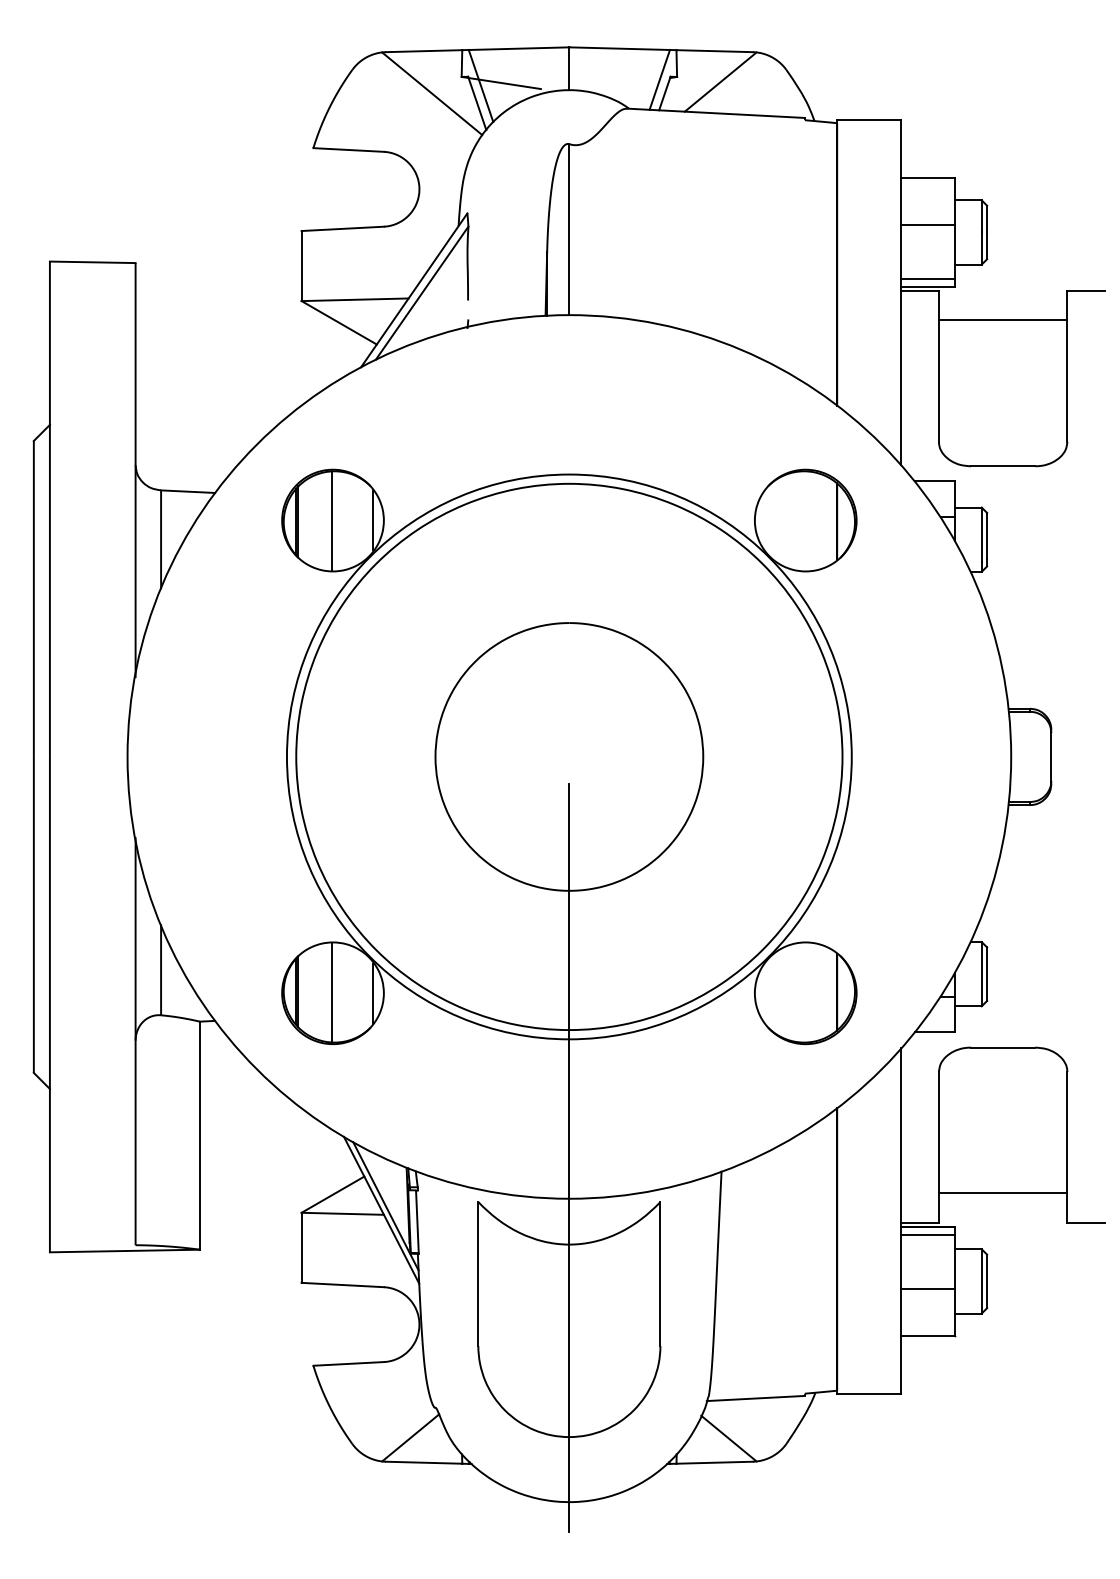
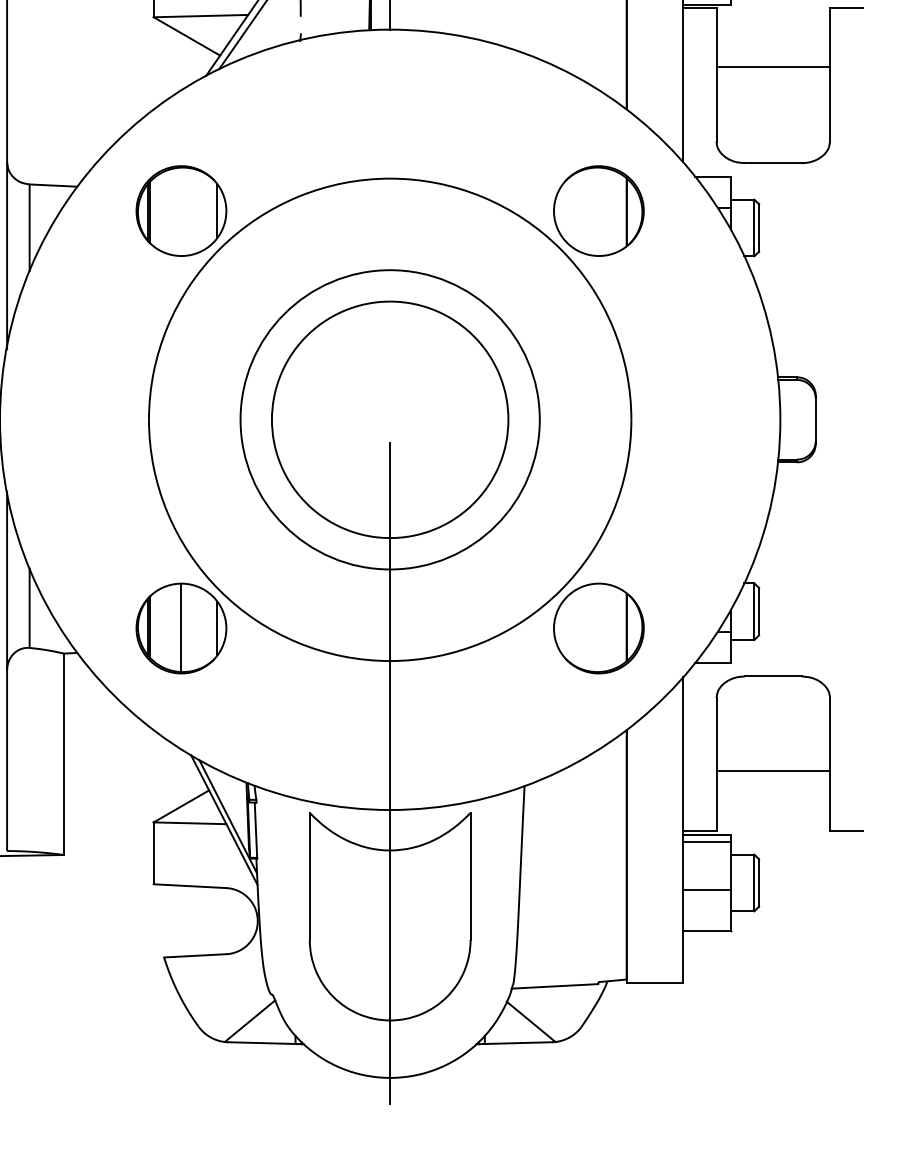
line: (1002, 320) -> (772, 67), moved
line: (331, 520) -> (180, 211), removed
circle: (568, 756) -> (389, 419), size x0.6
line: (1002, 1193) -> (772, 770), moved

